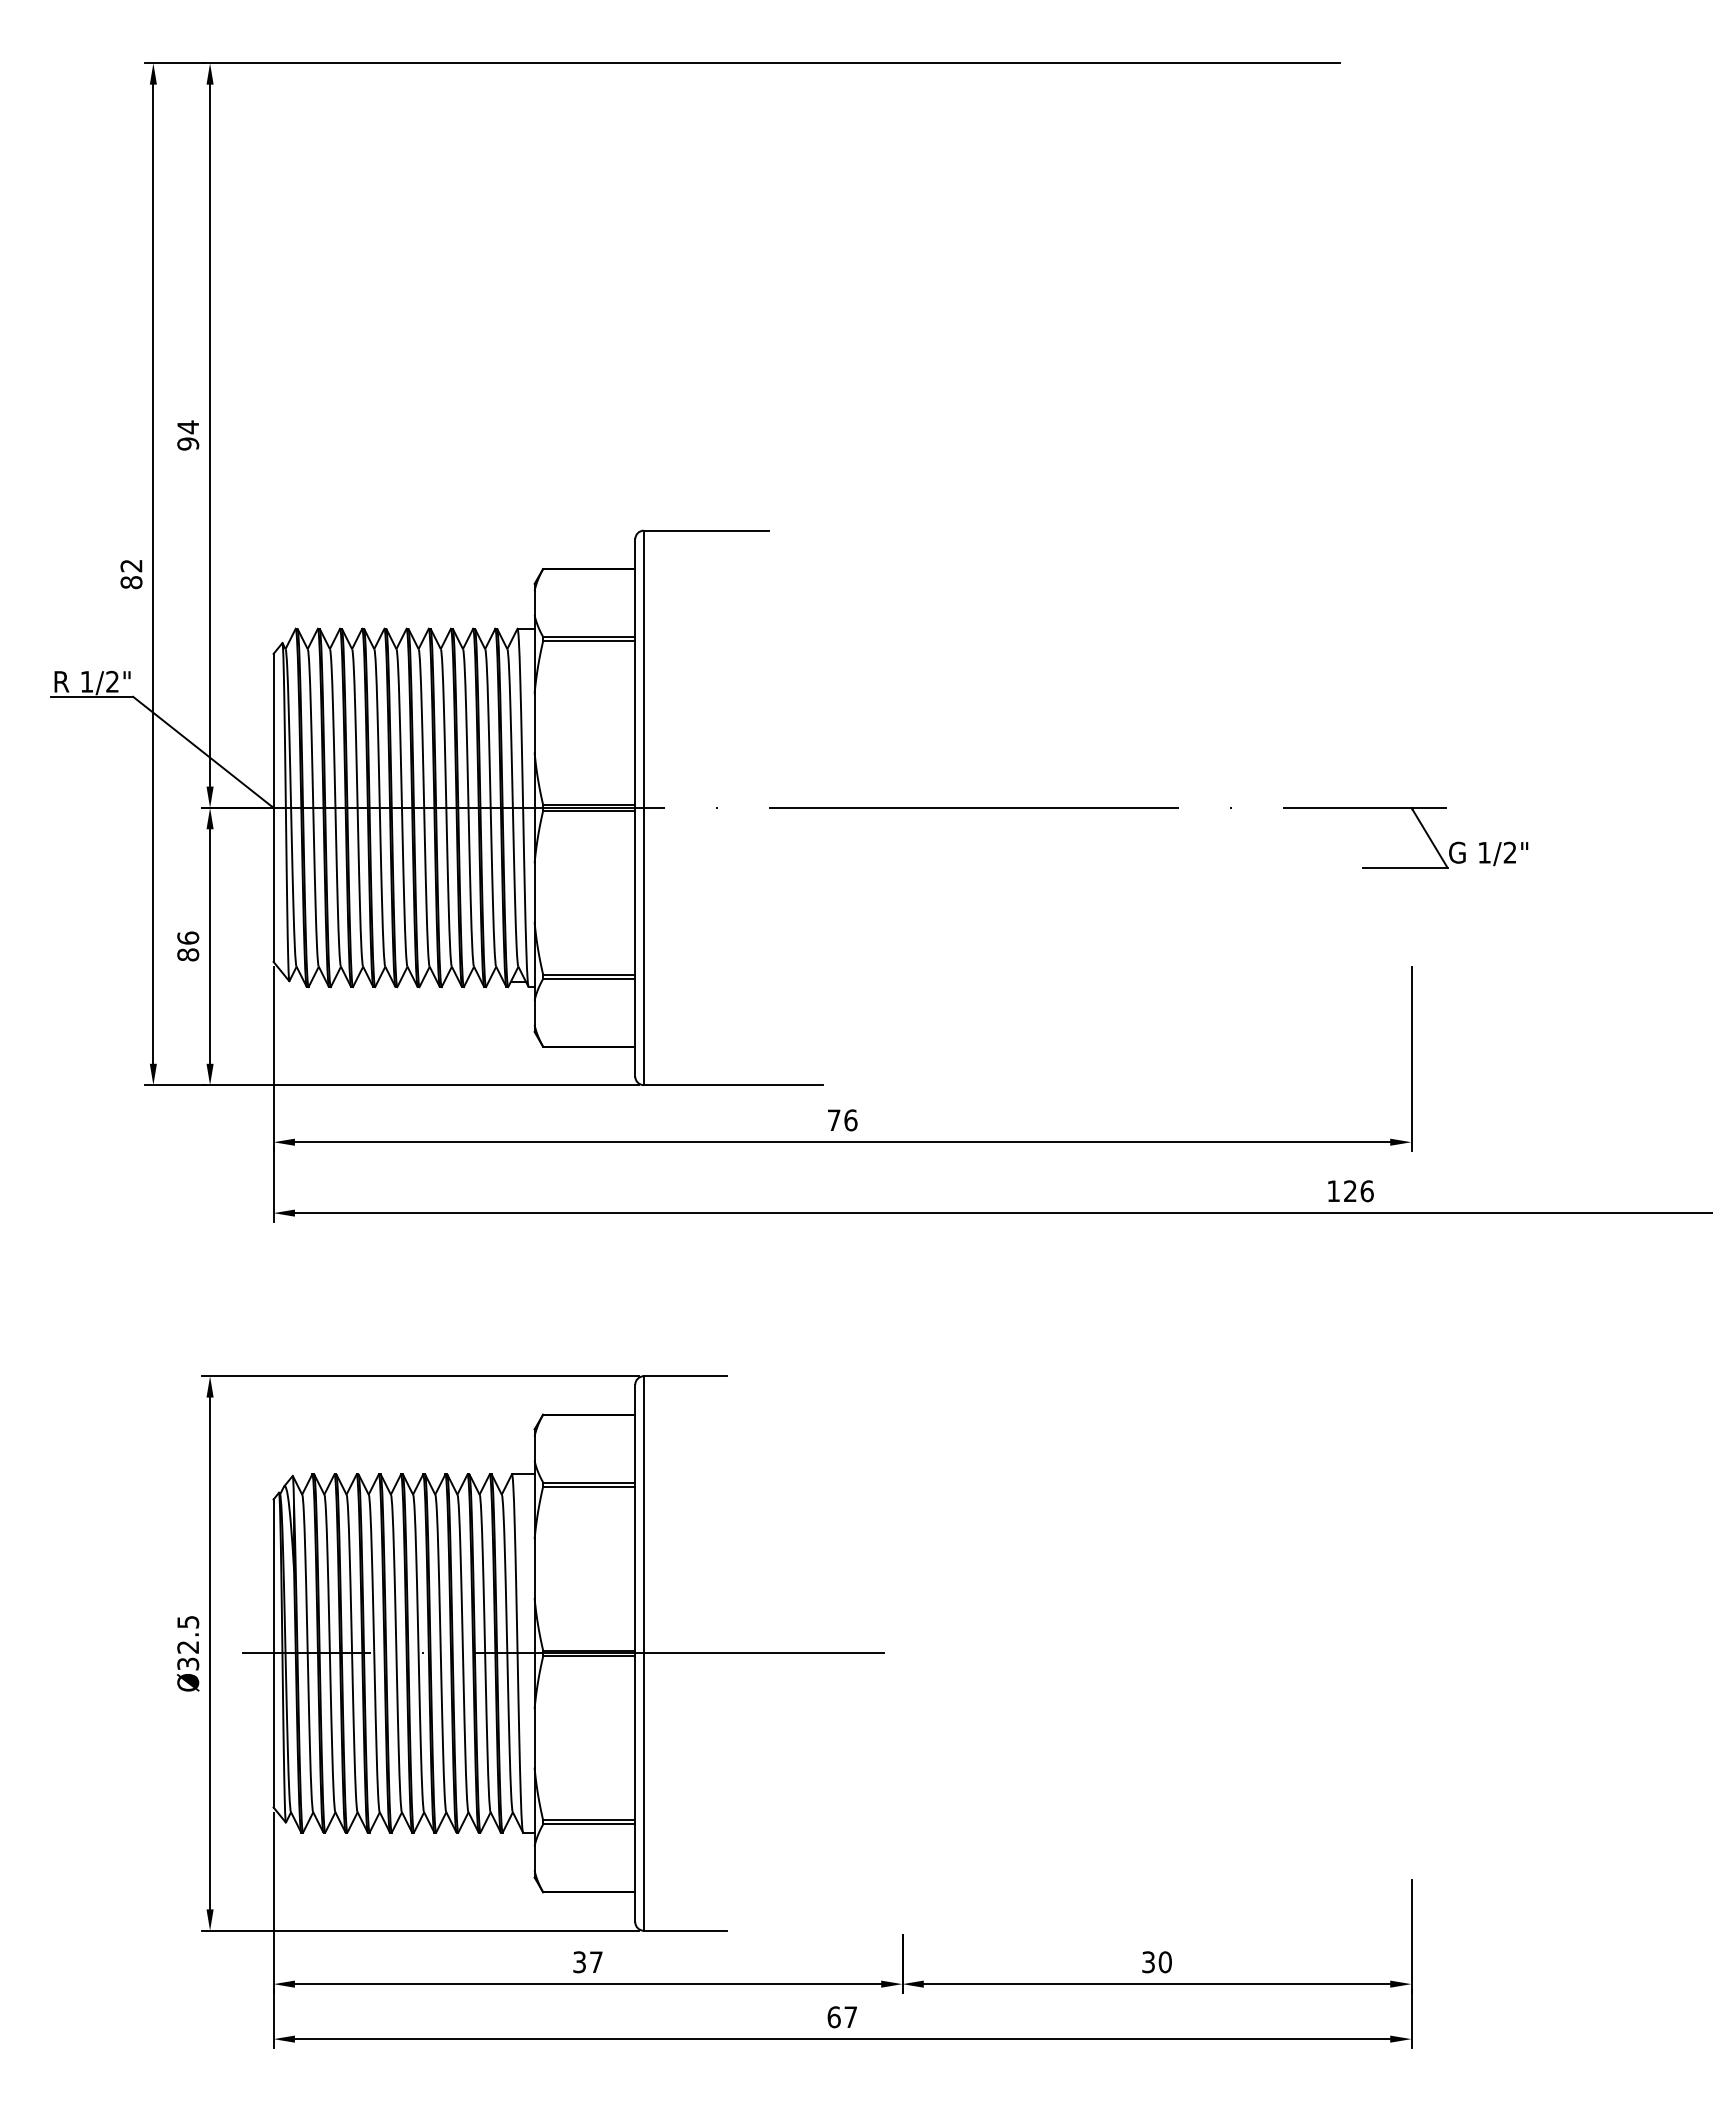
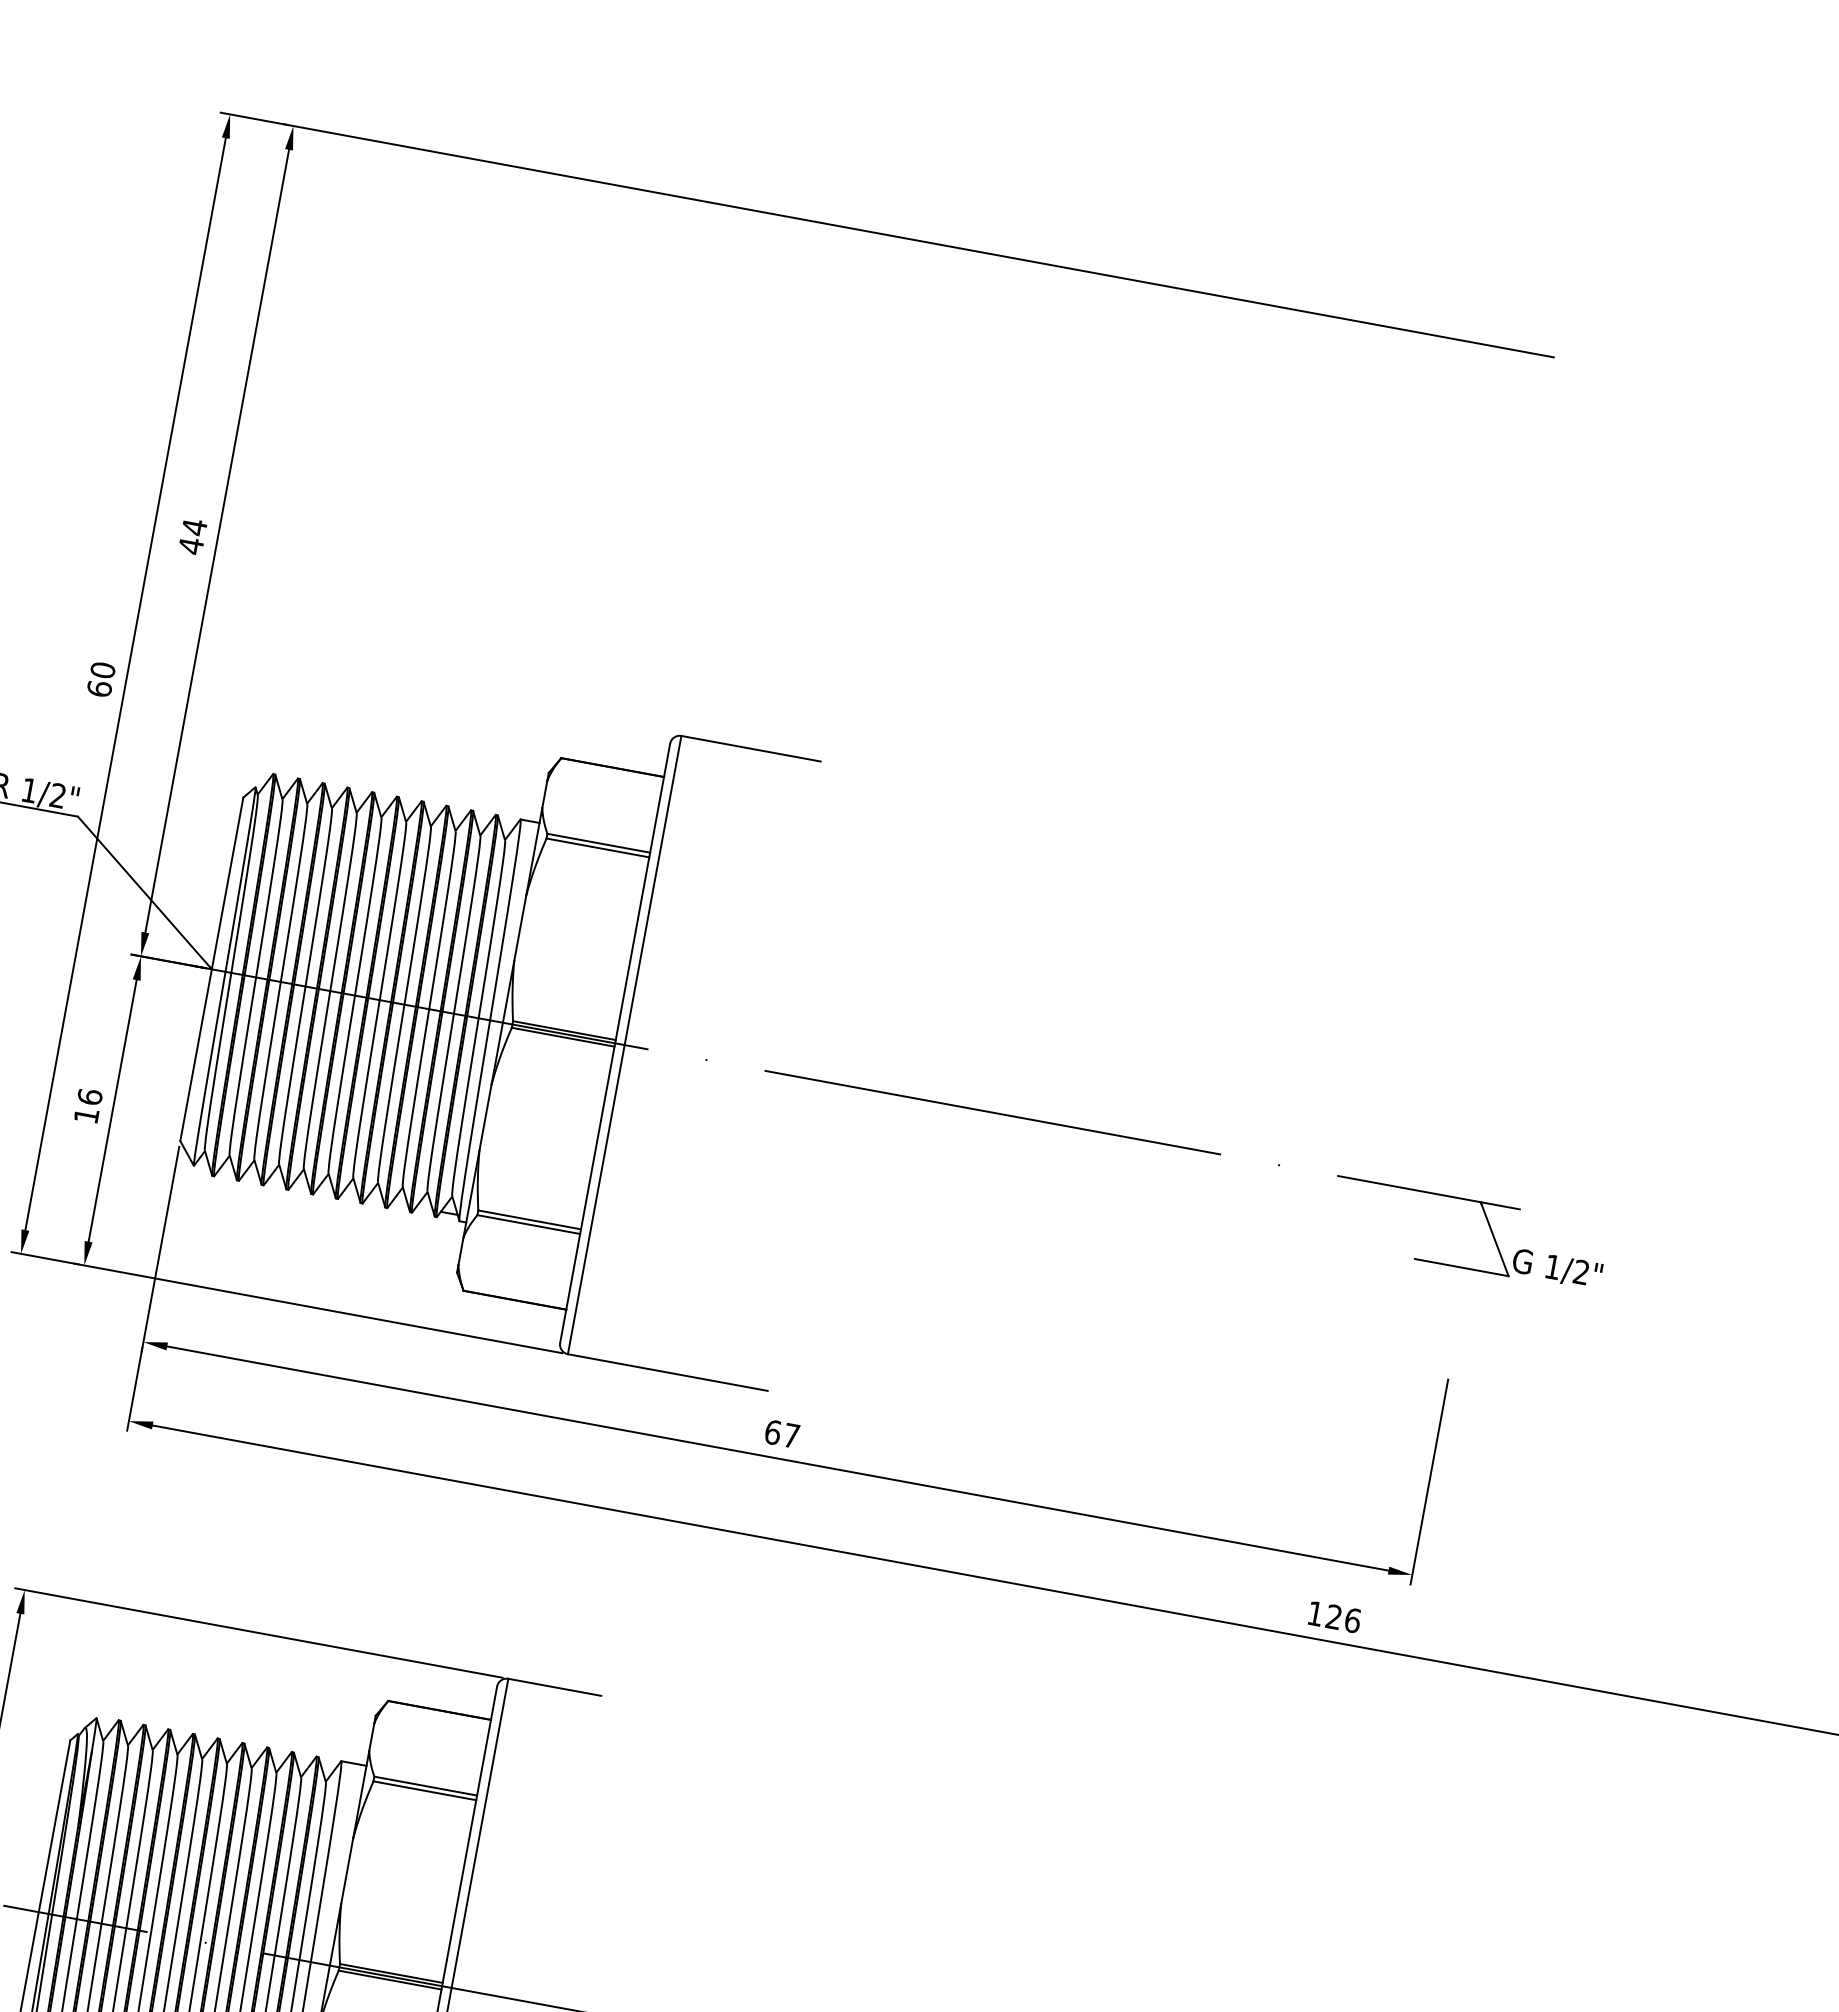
text: (188, 443) -> (191, 545), 94 -> 44
text: (131, 574) -> (101, 679), 82 -> 60
text: (188, 954) -> (86, 1115), 86 -> 16
text: (842, 1120) -> (782, 1434), 76 -> 67

